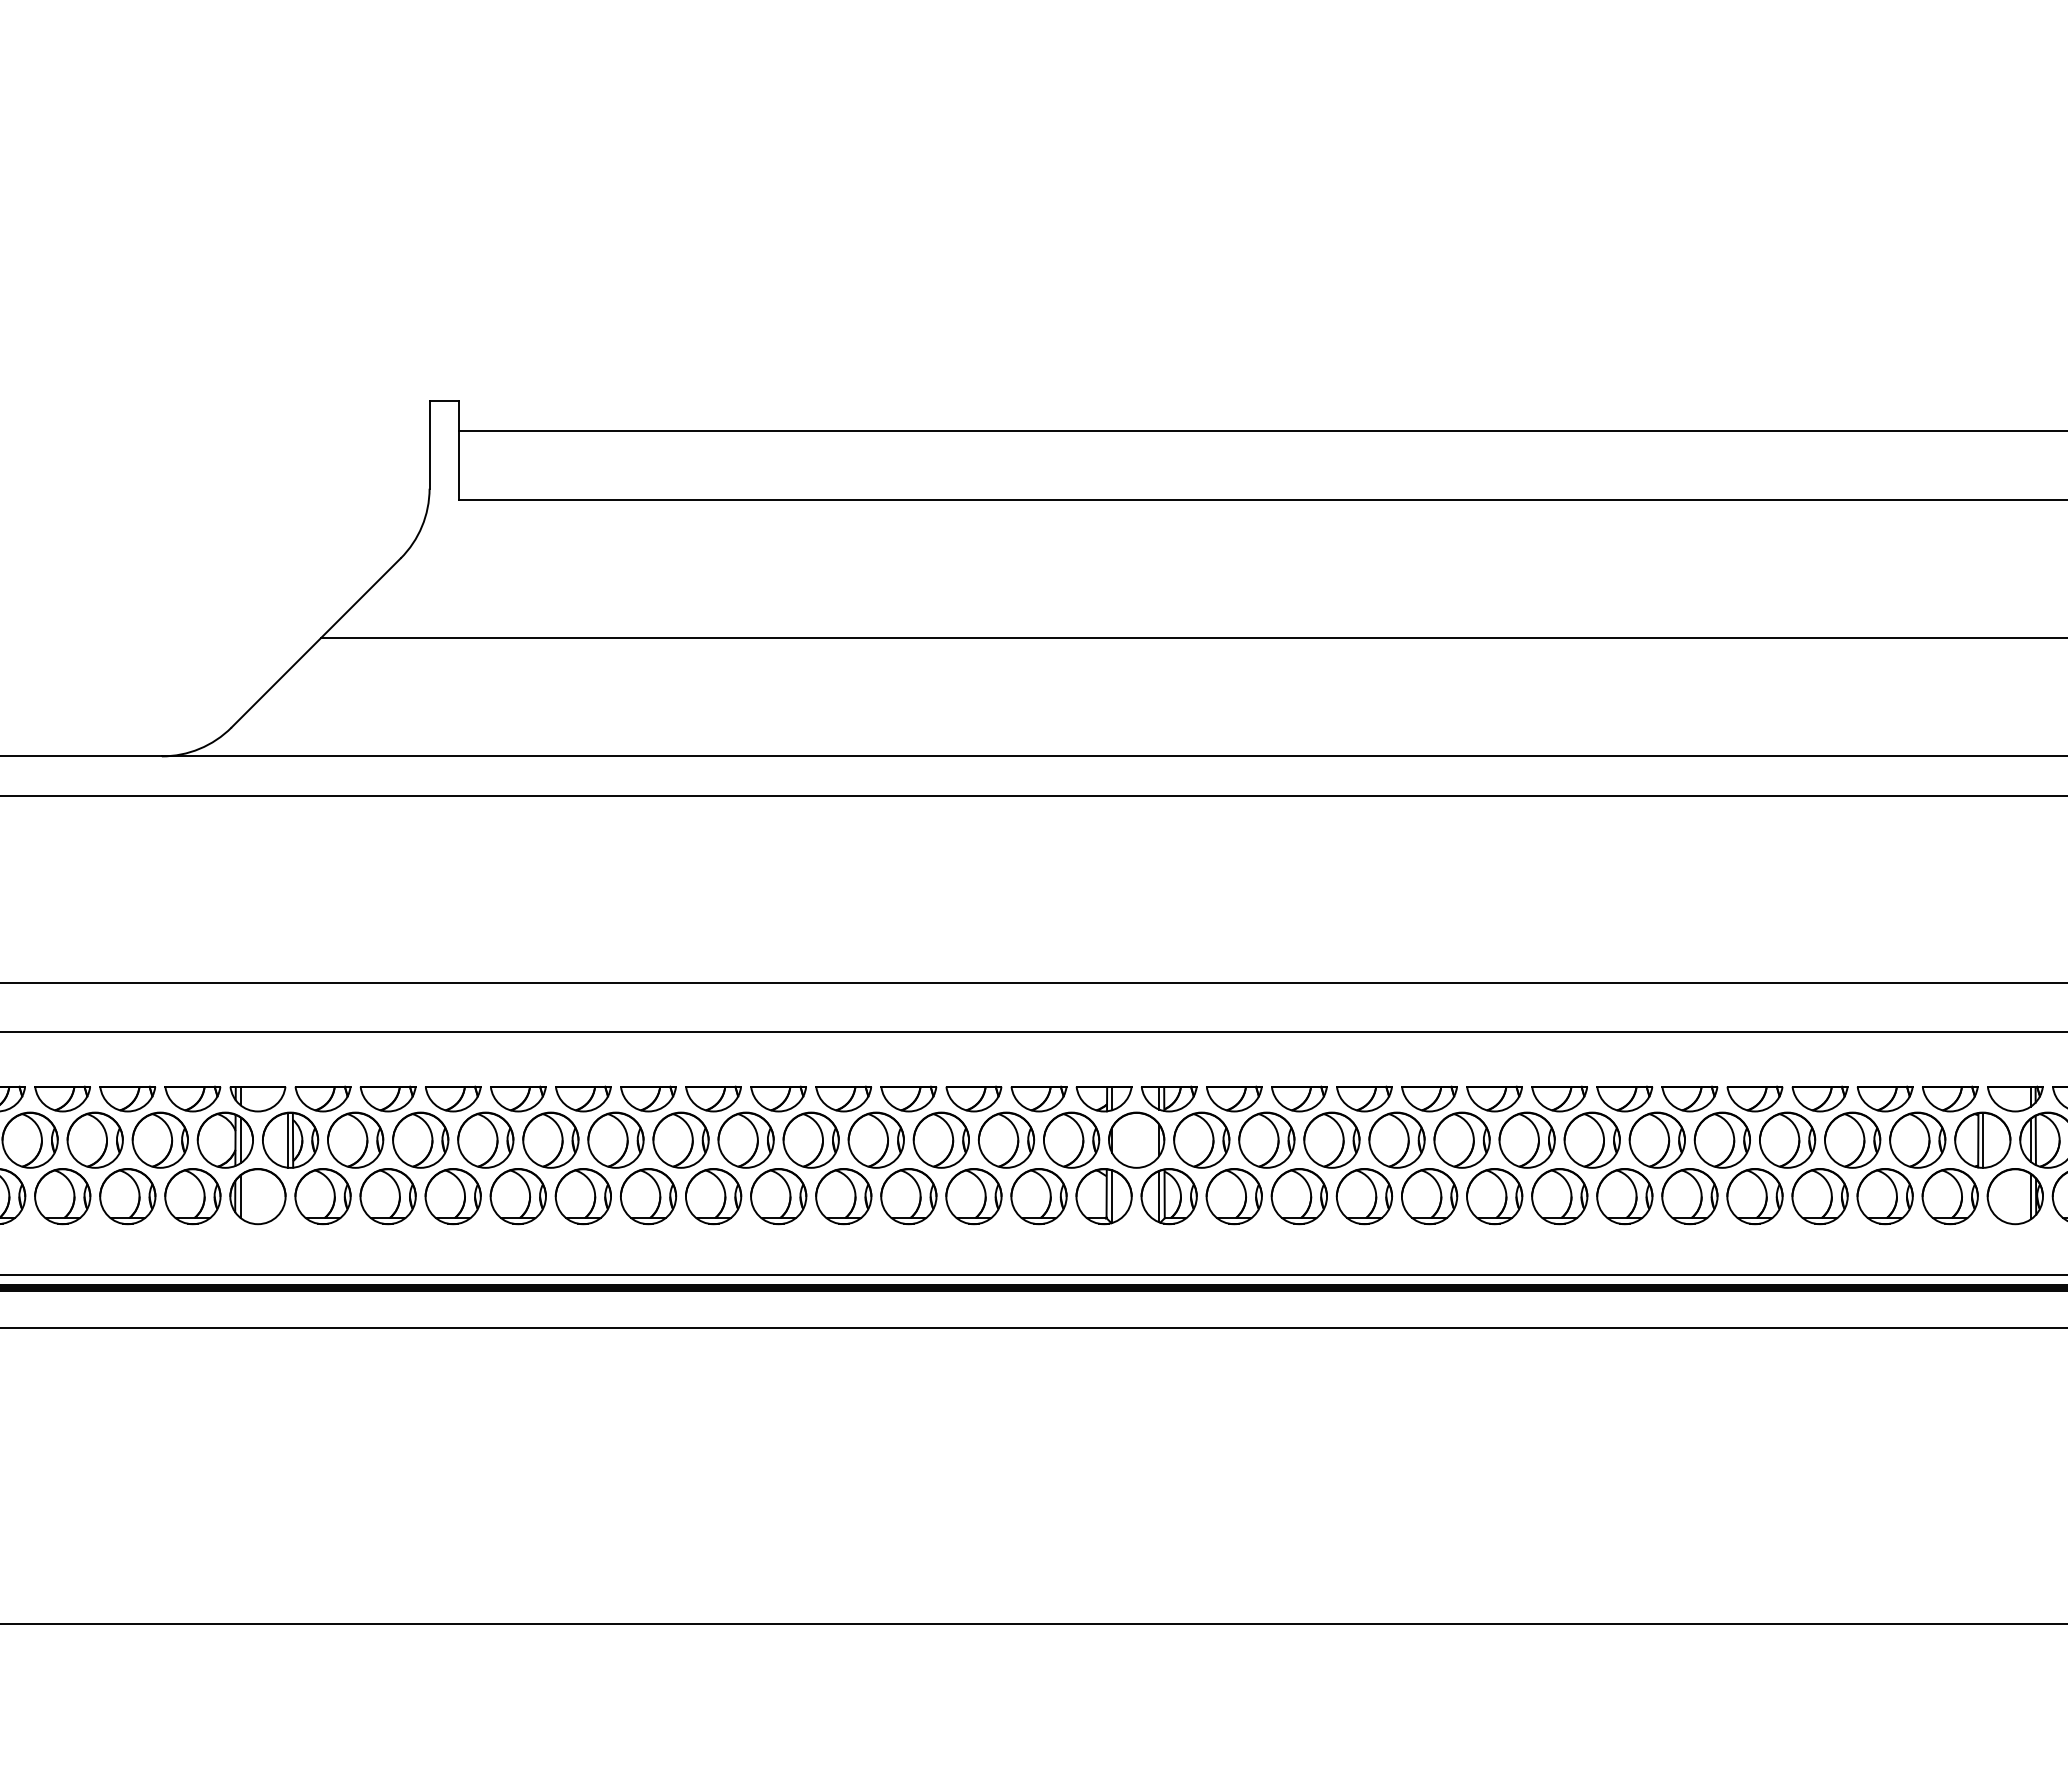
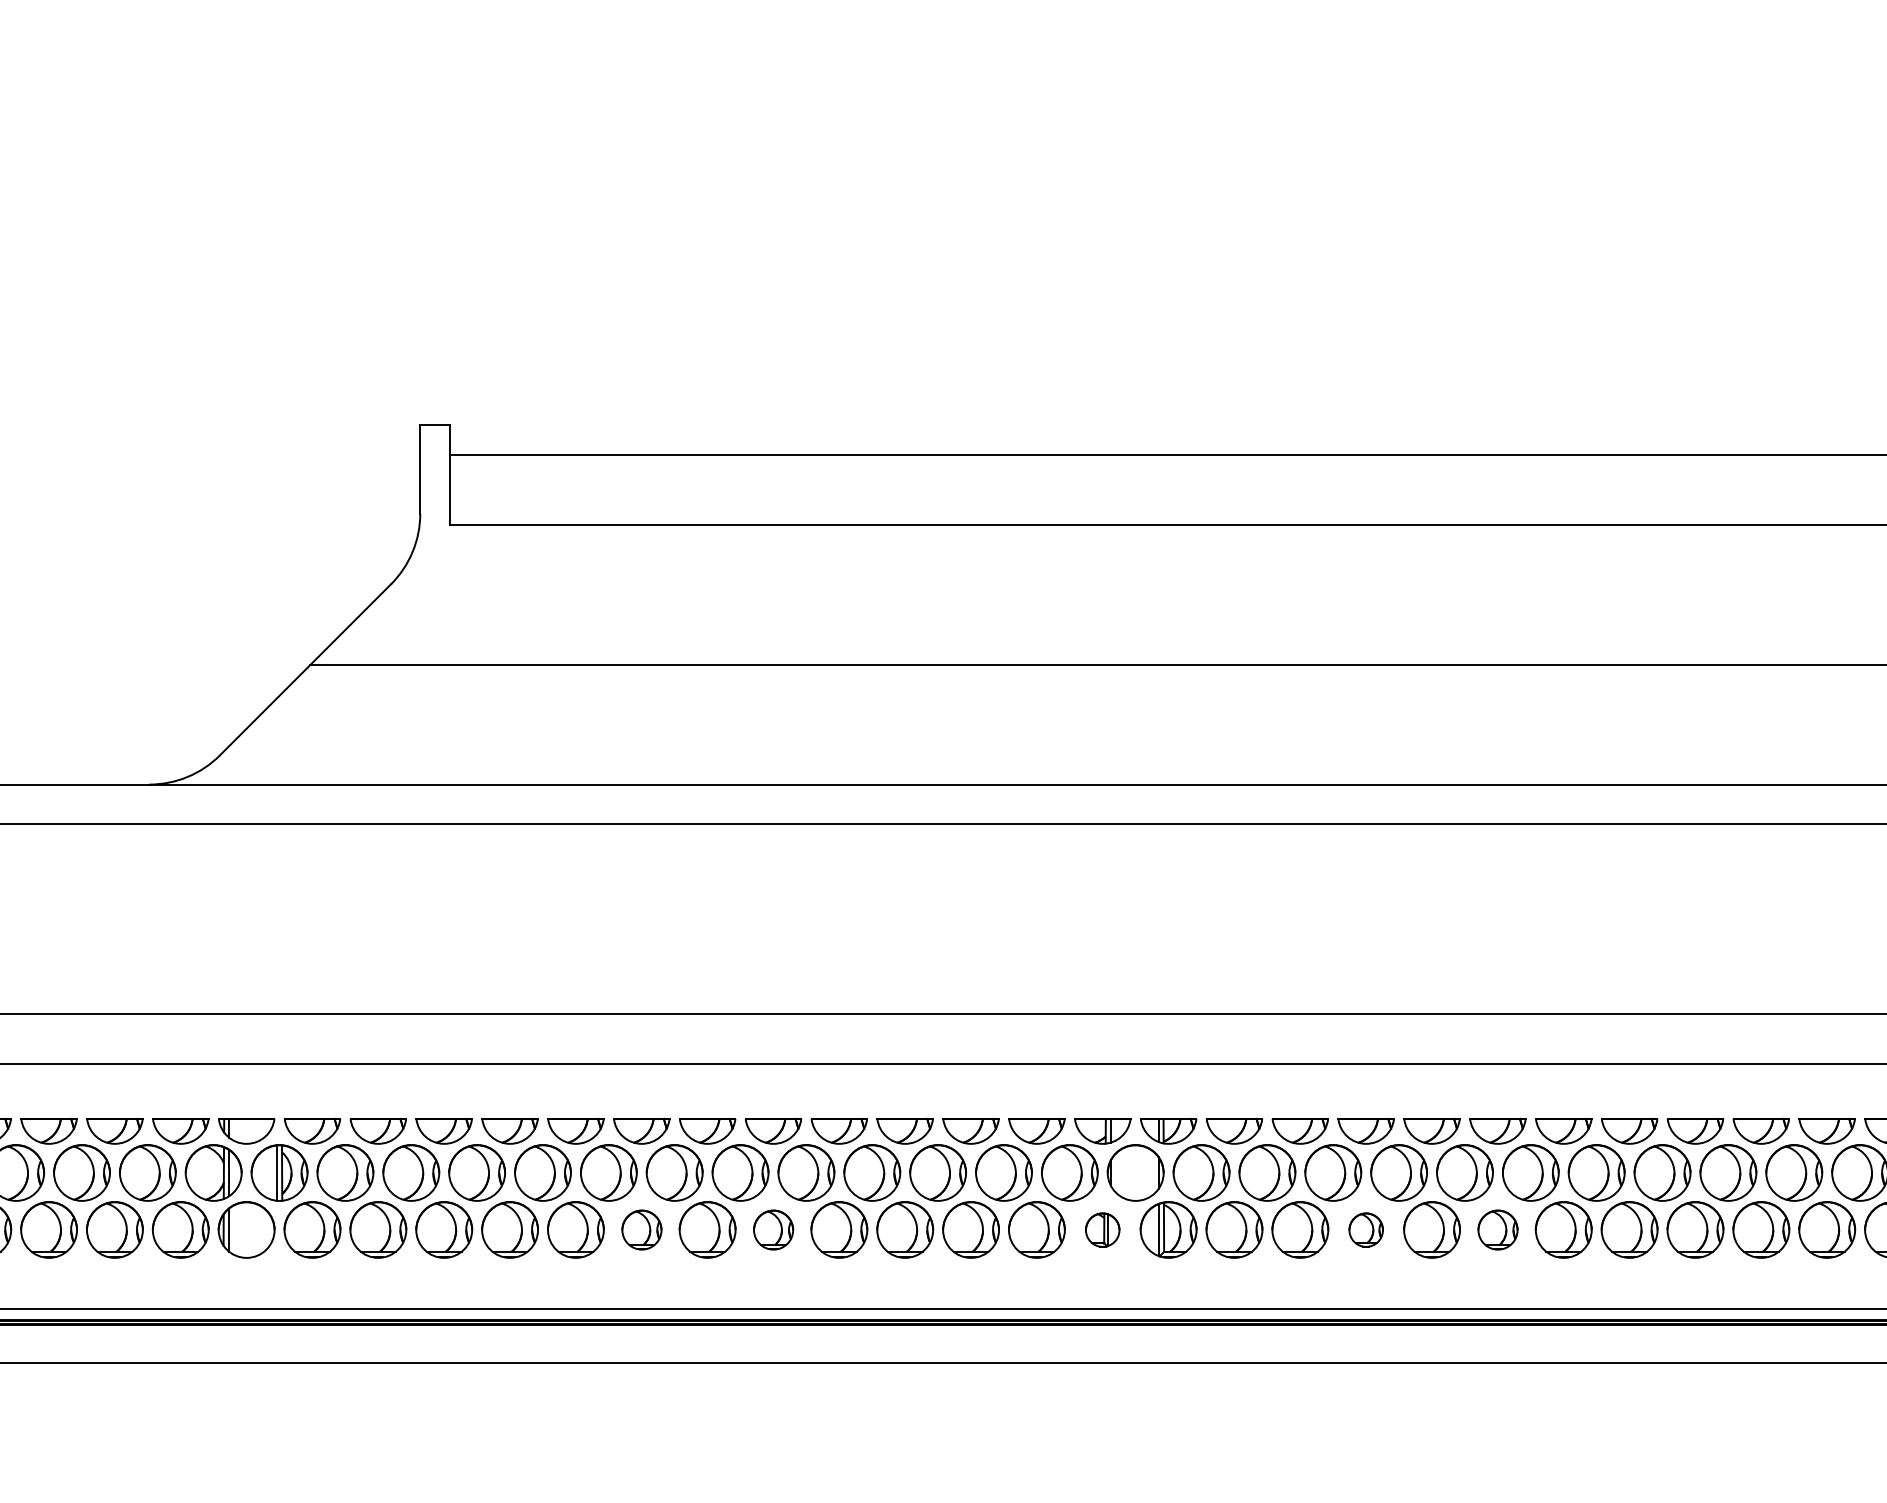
part: (648, 1196) -> (641, 1229), size x0.7
part: (778, 1196) -> (773, 1229), size x0.7
part: (1103, 1196) -> (1102, 1229), size x0.6
part: (1364, 1196) -> (1366, 1229), size x0.6
part: (1494, 1196) -> (1497, 1229), size x0.7

